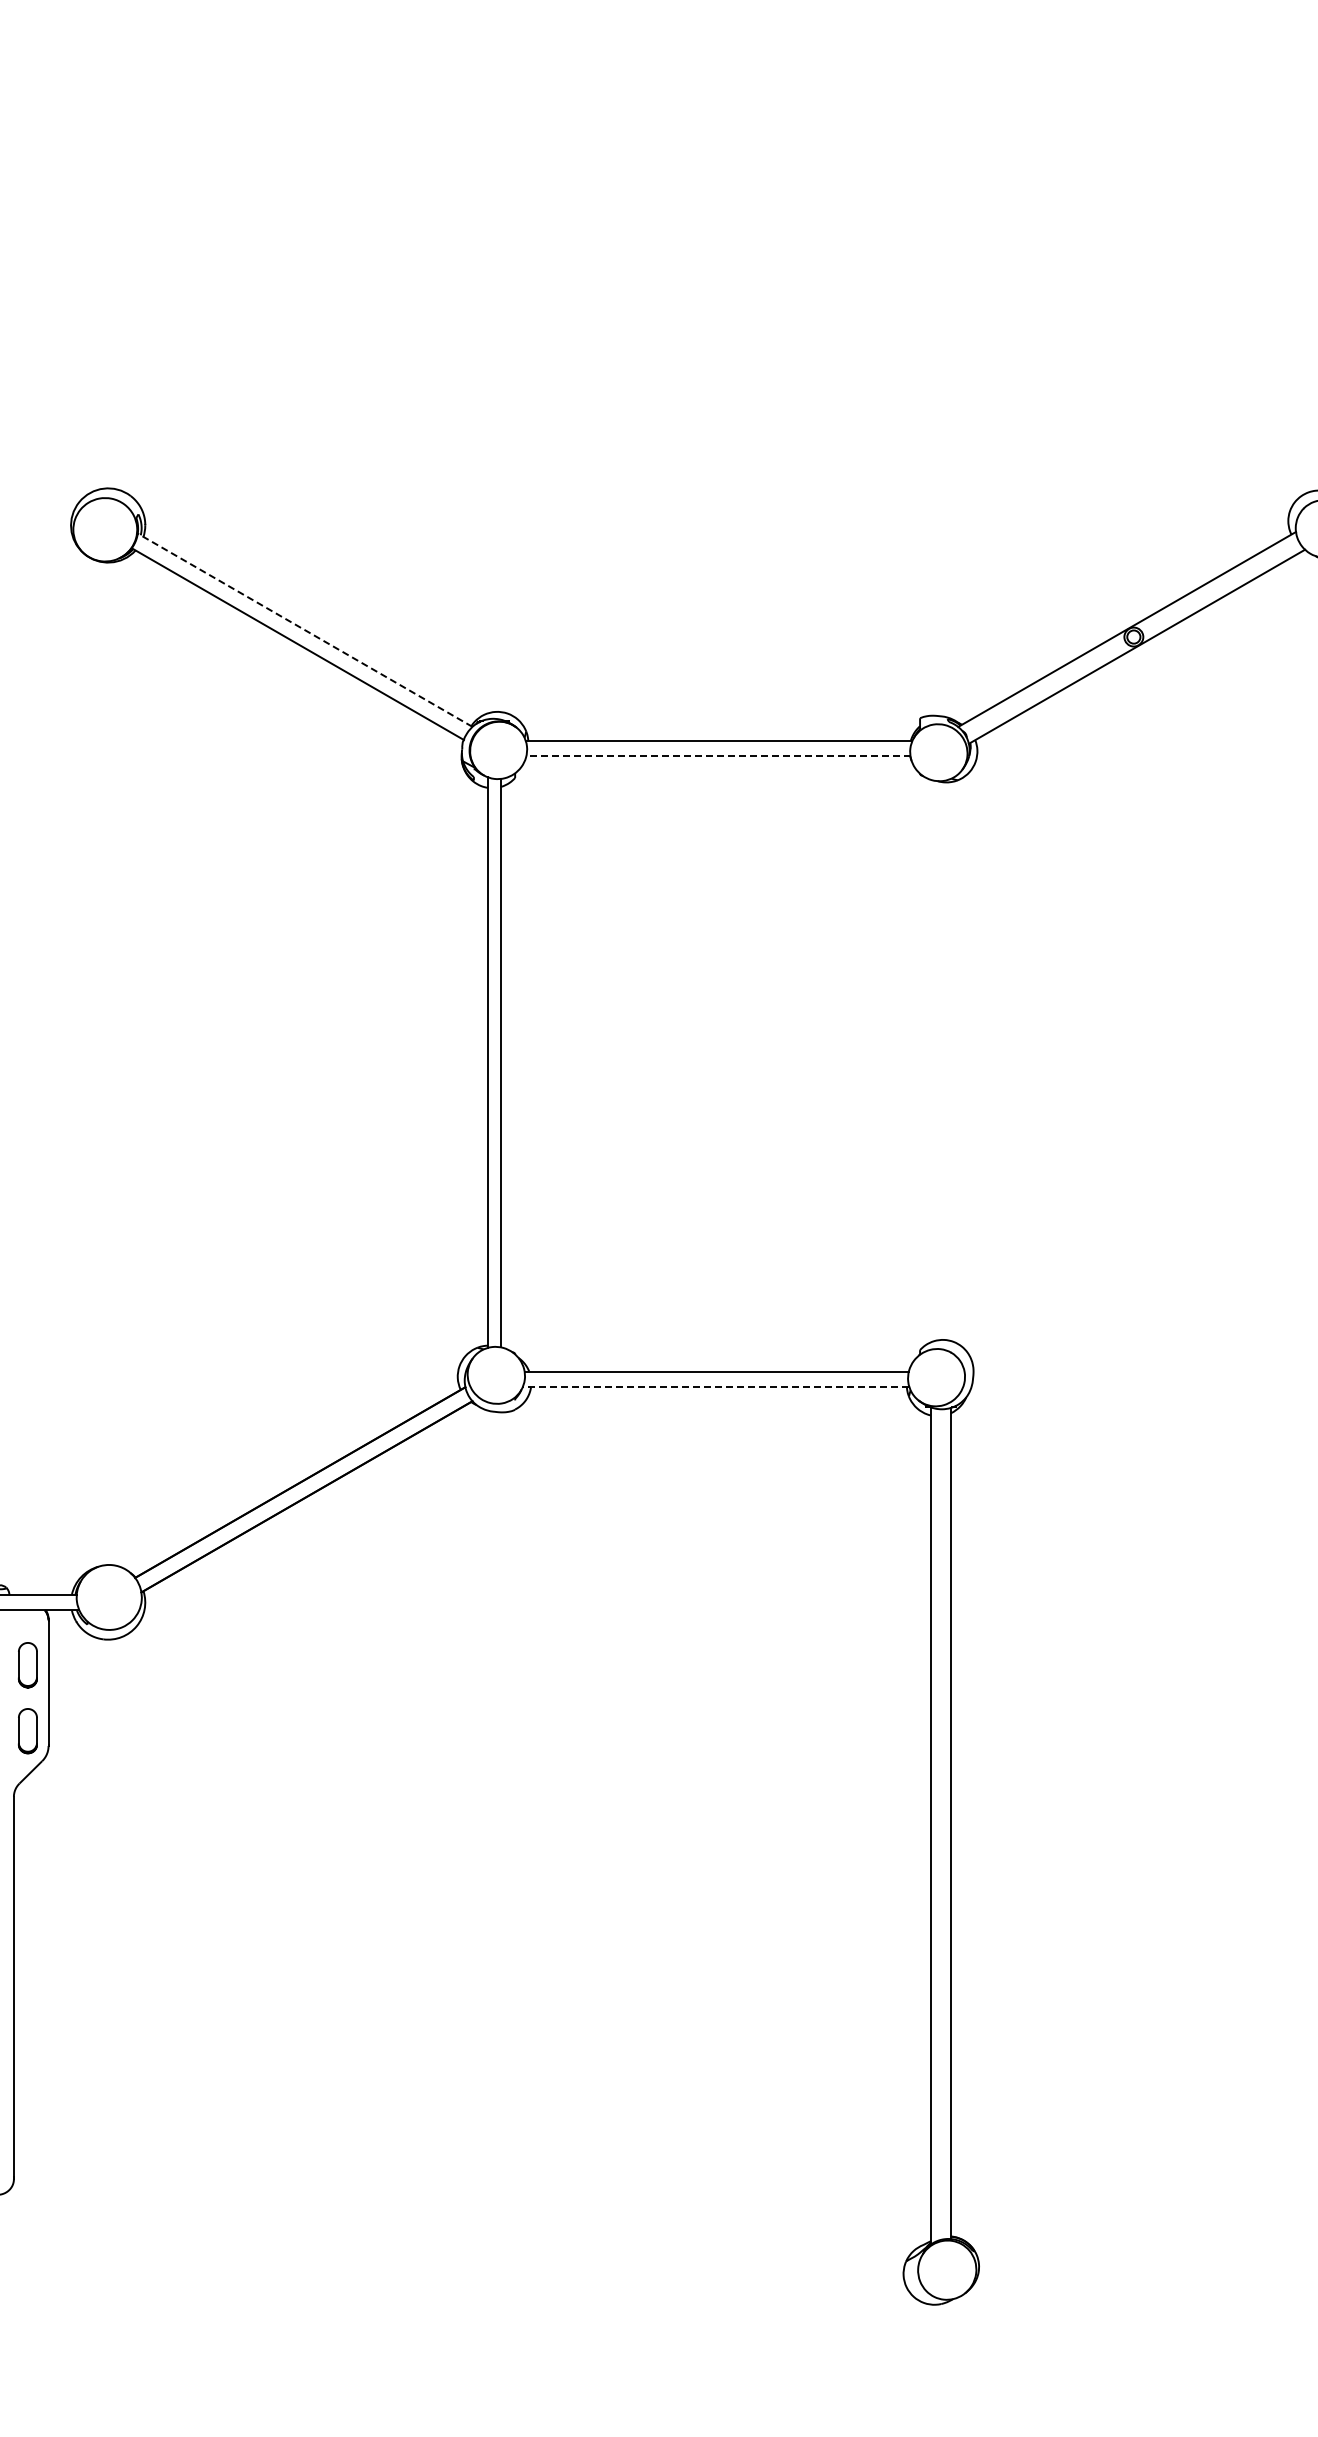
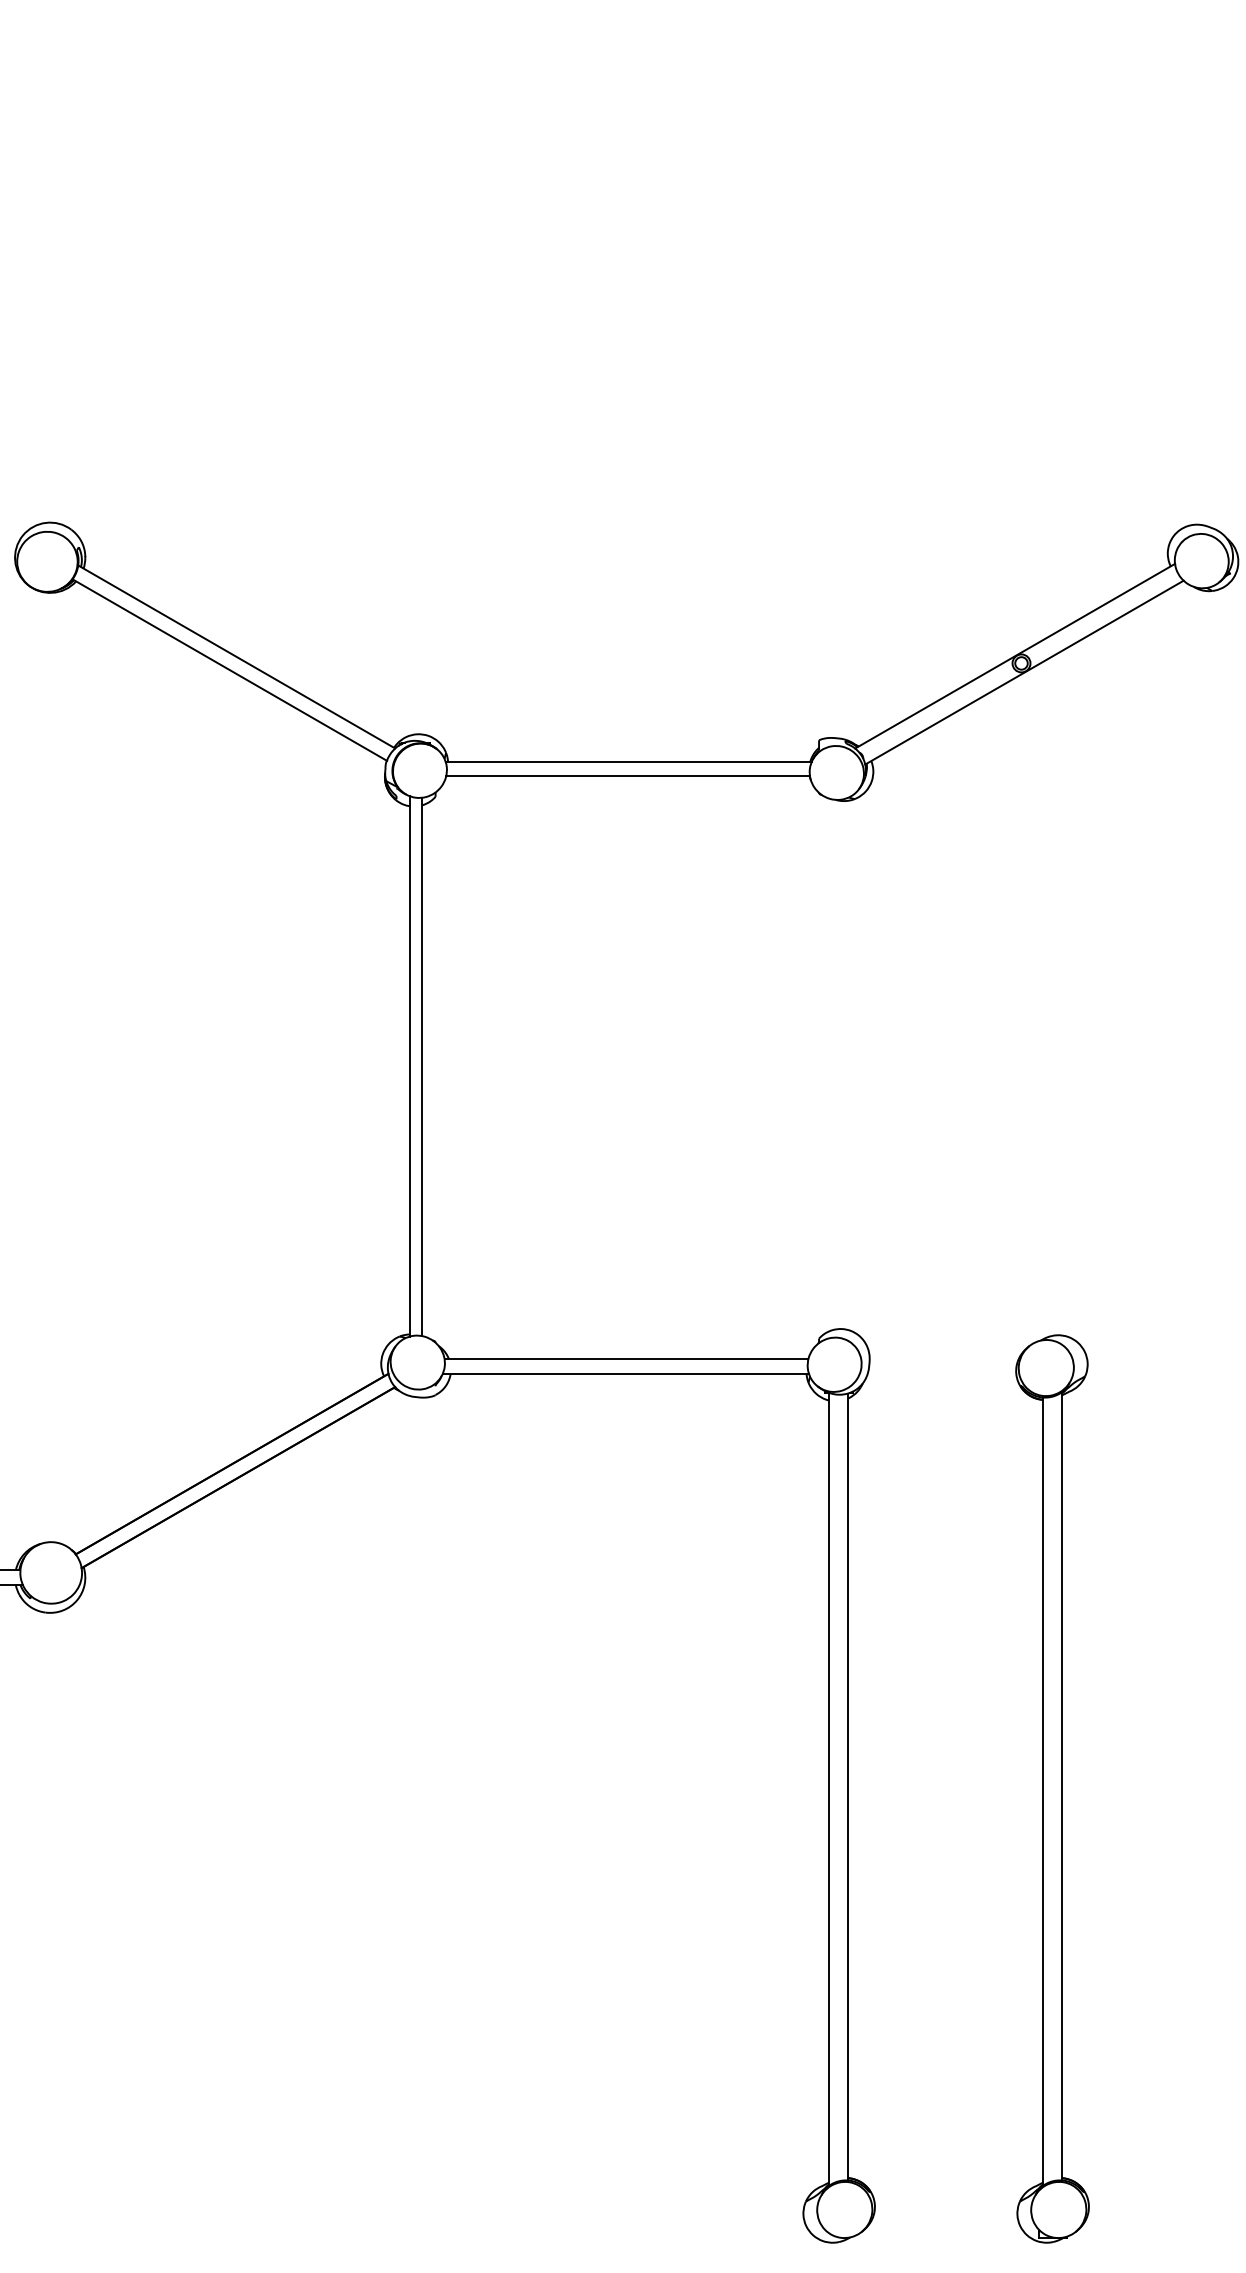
line: (304, 629) -> (236, 656), dashed -> solid
line: (717, 756) -> (627, 776), dashed -> solid
line: (715, 1387) -> (625, 1374), dashed -> solid
part: (1166, 1825) -> (1052, 1788), added

